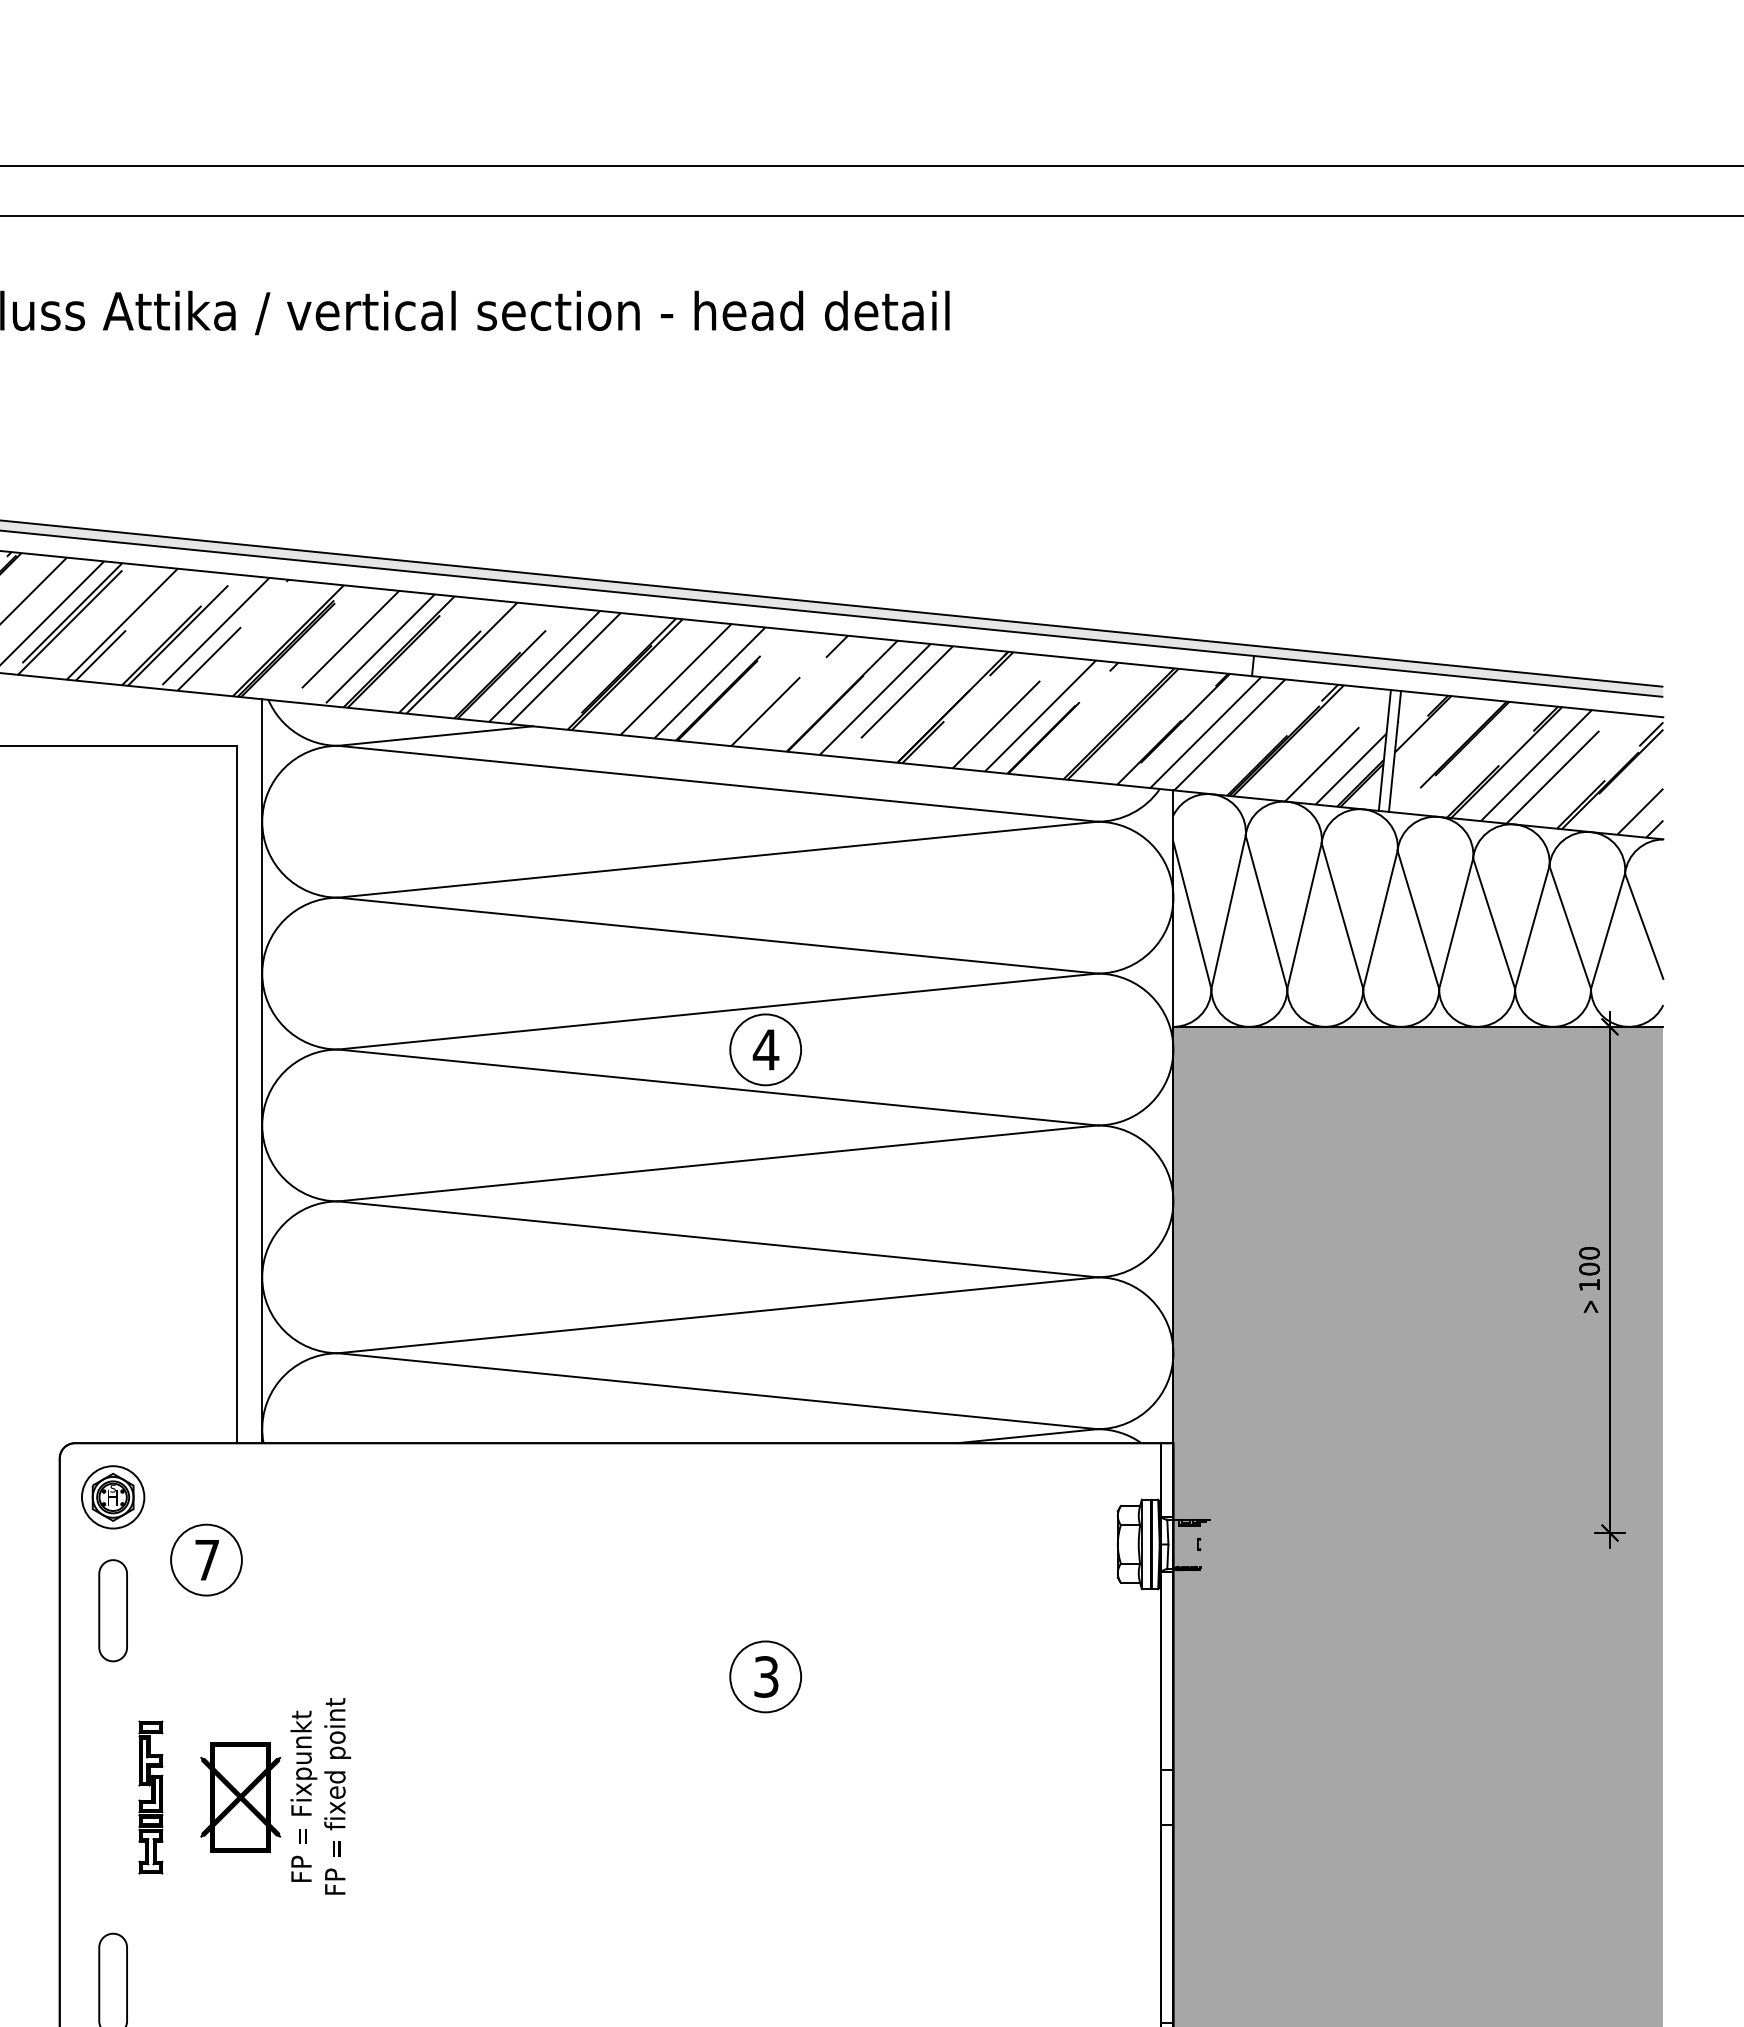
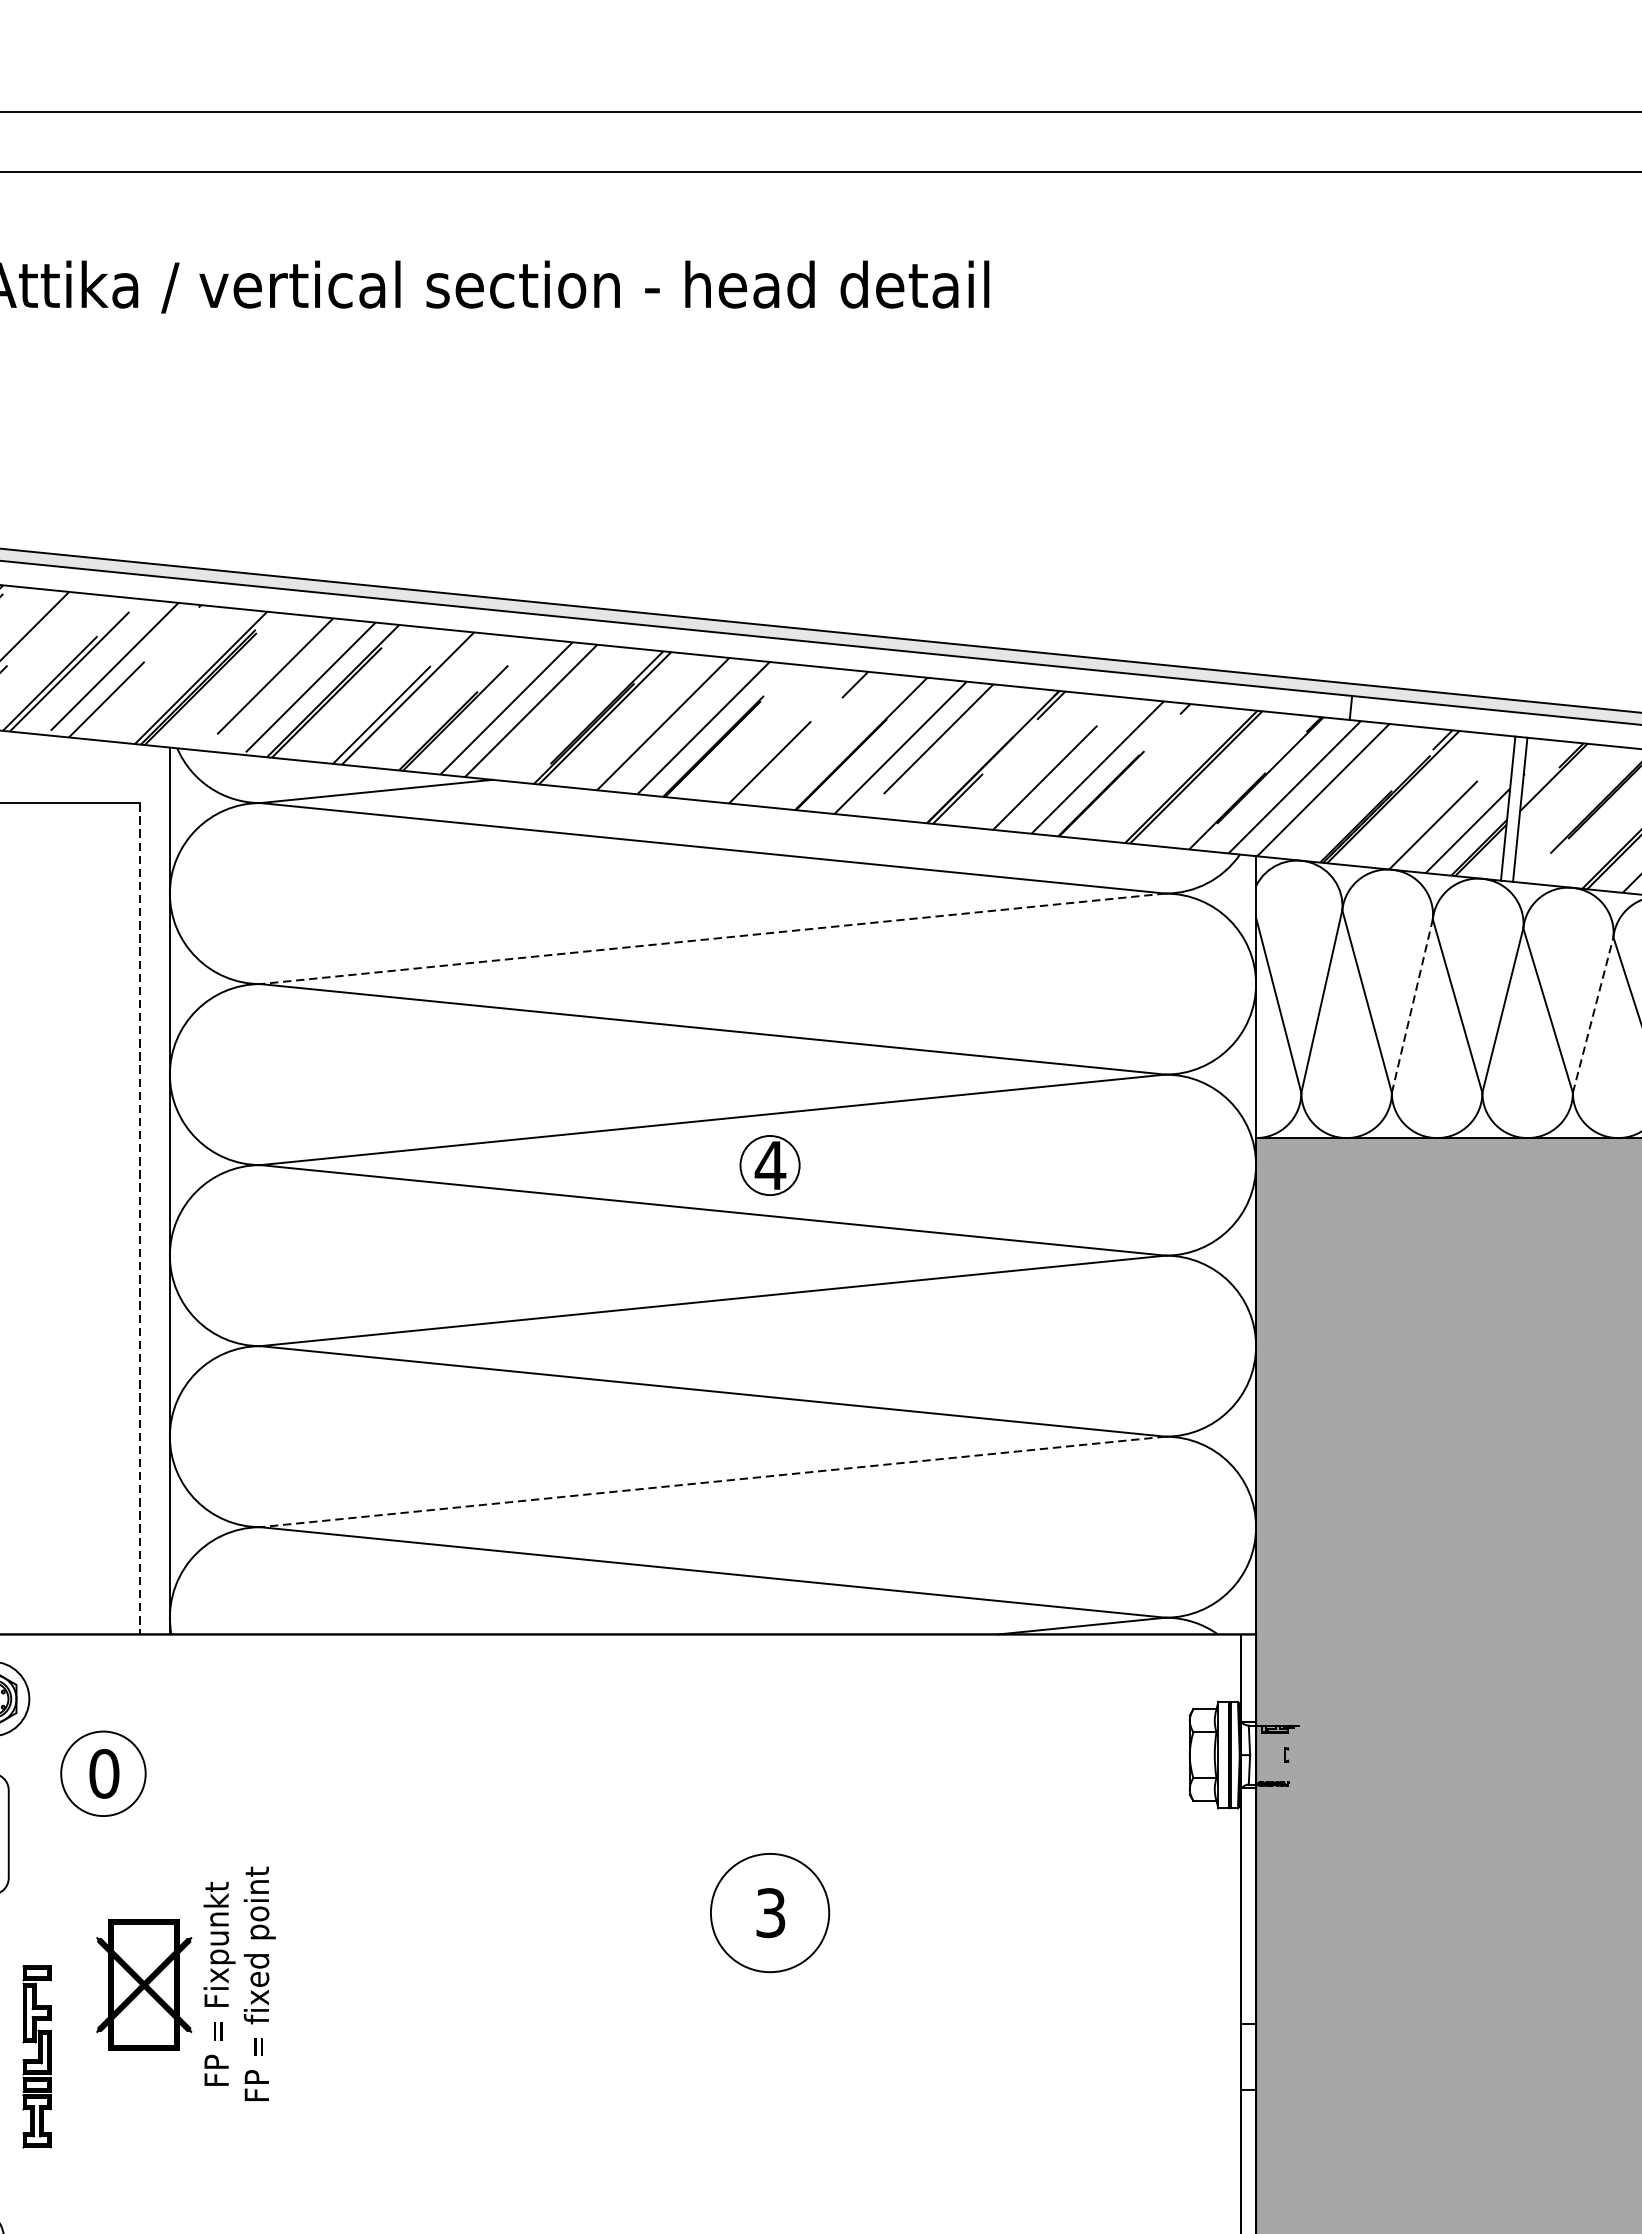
line: (717, 859) -> (712, 938), solid -> dashed
line: (1304, 916) -> (1412, 1006), solid -> dashed
line: (1456, 923) -> (1593, 1014), solid -> dashed
circle: (765, 1049) -> (769, 1165), size x0.7
line: (236, 1094) -> (139, 1218), solid -> dashed
line: (717, 1315) -> (712, 1482), solid -> dashed
text: (206, 1560) -> (103, 1774), 7 -> 0
circle: (765, 1676) -> (769, 1912), size x1.4
part: (275, 1796) -> (185, 1984), moved

